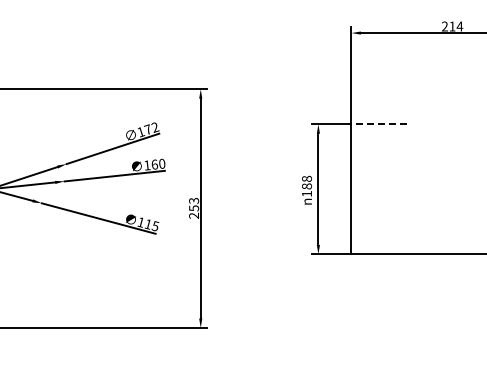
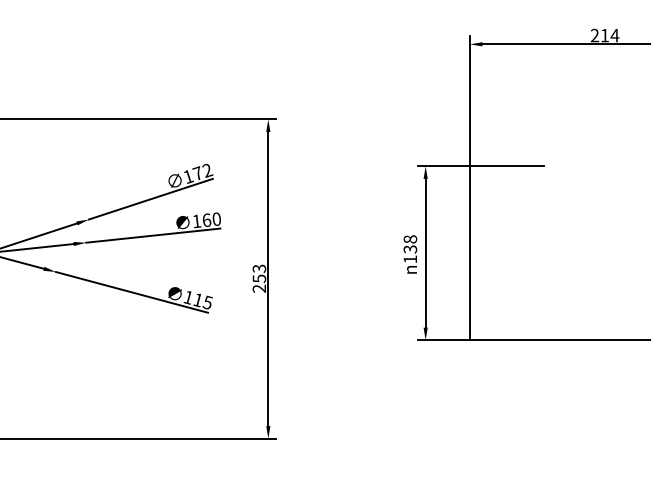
line: (379, 124) -> (507, 166), dashed -> solid
text: (306, 186) -> (409, 249), 188 -> 138

